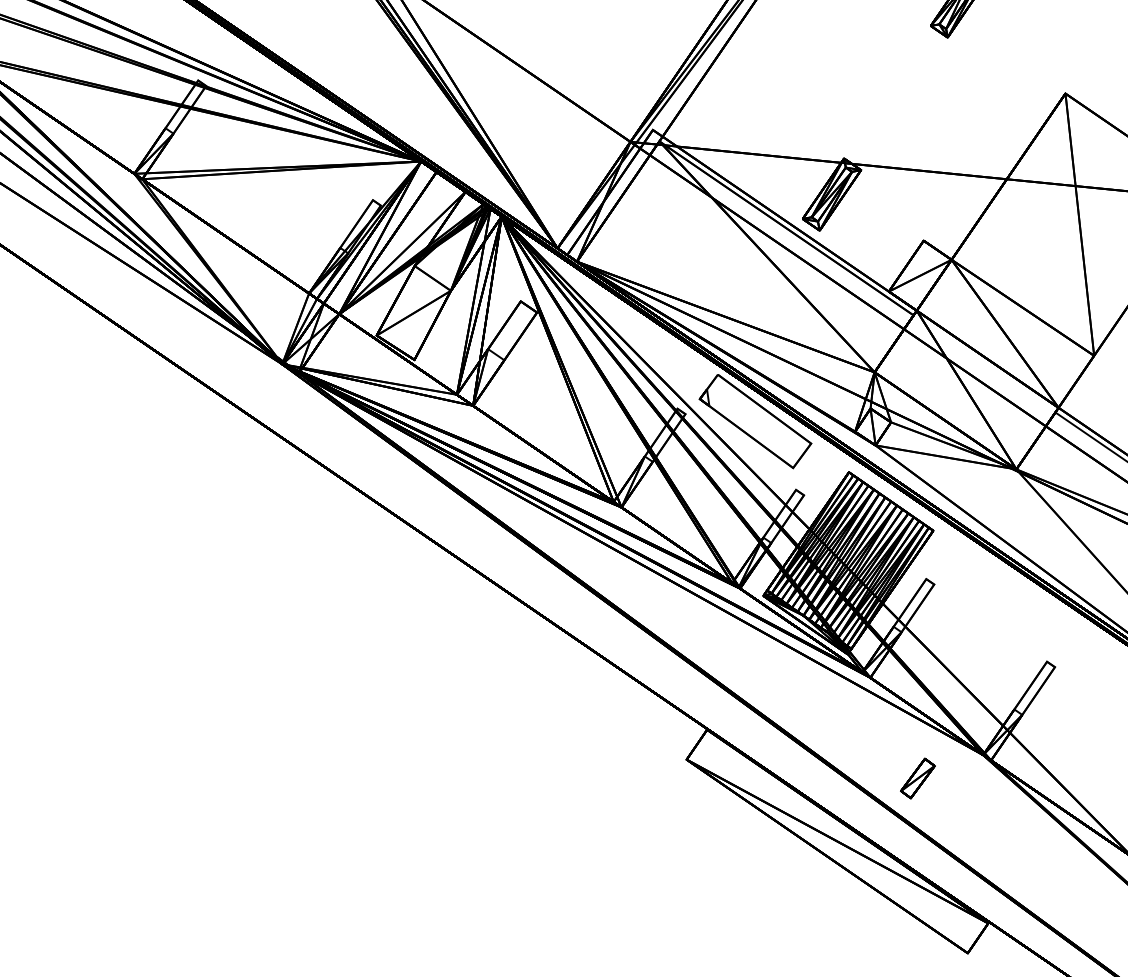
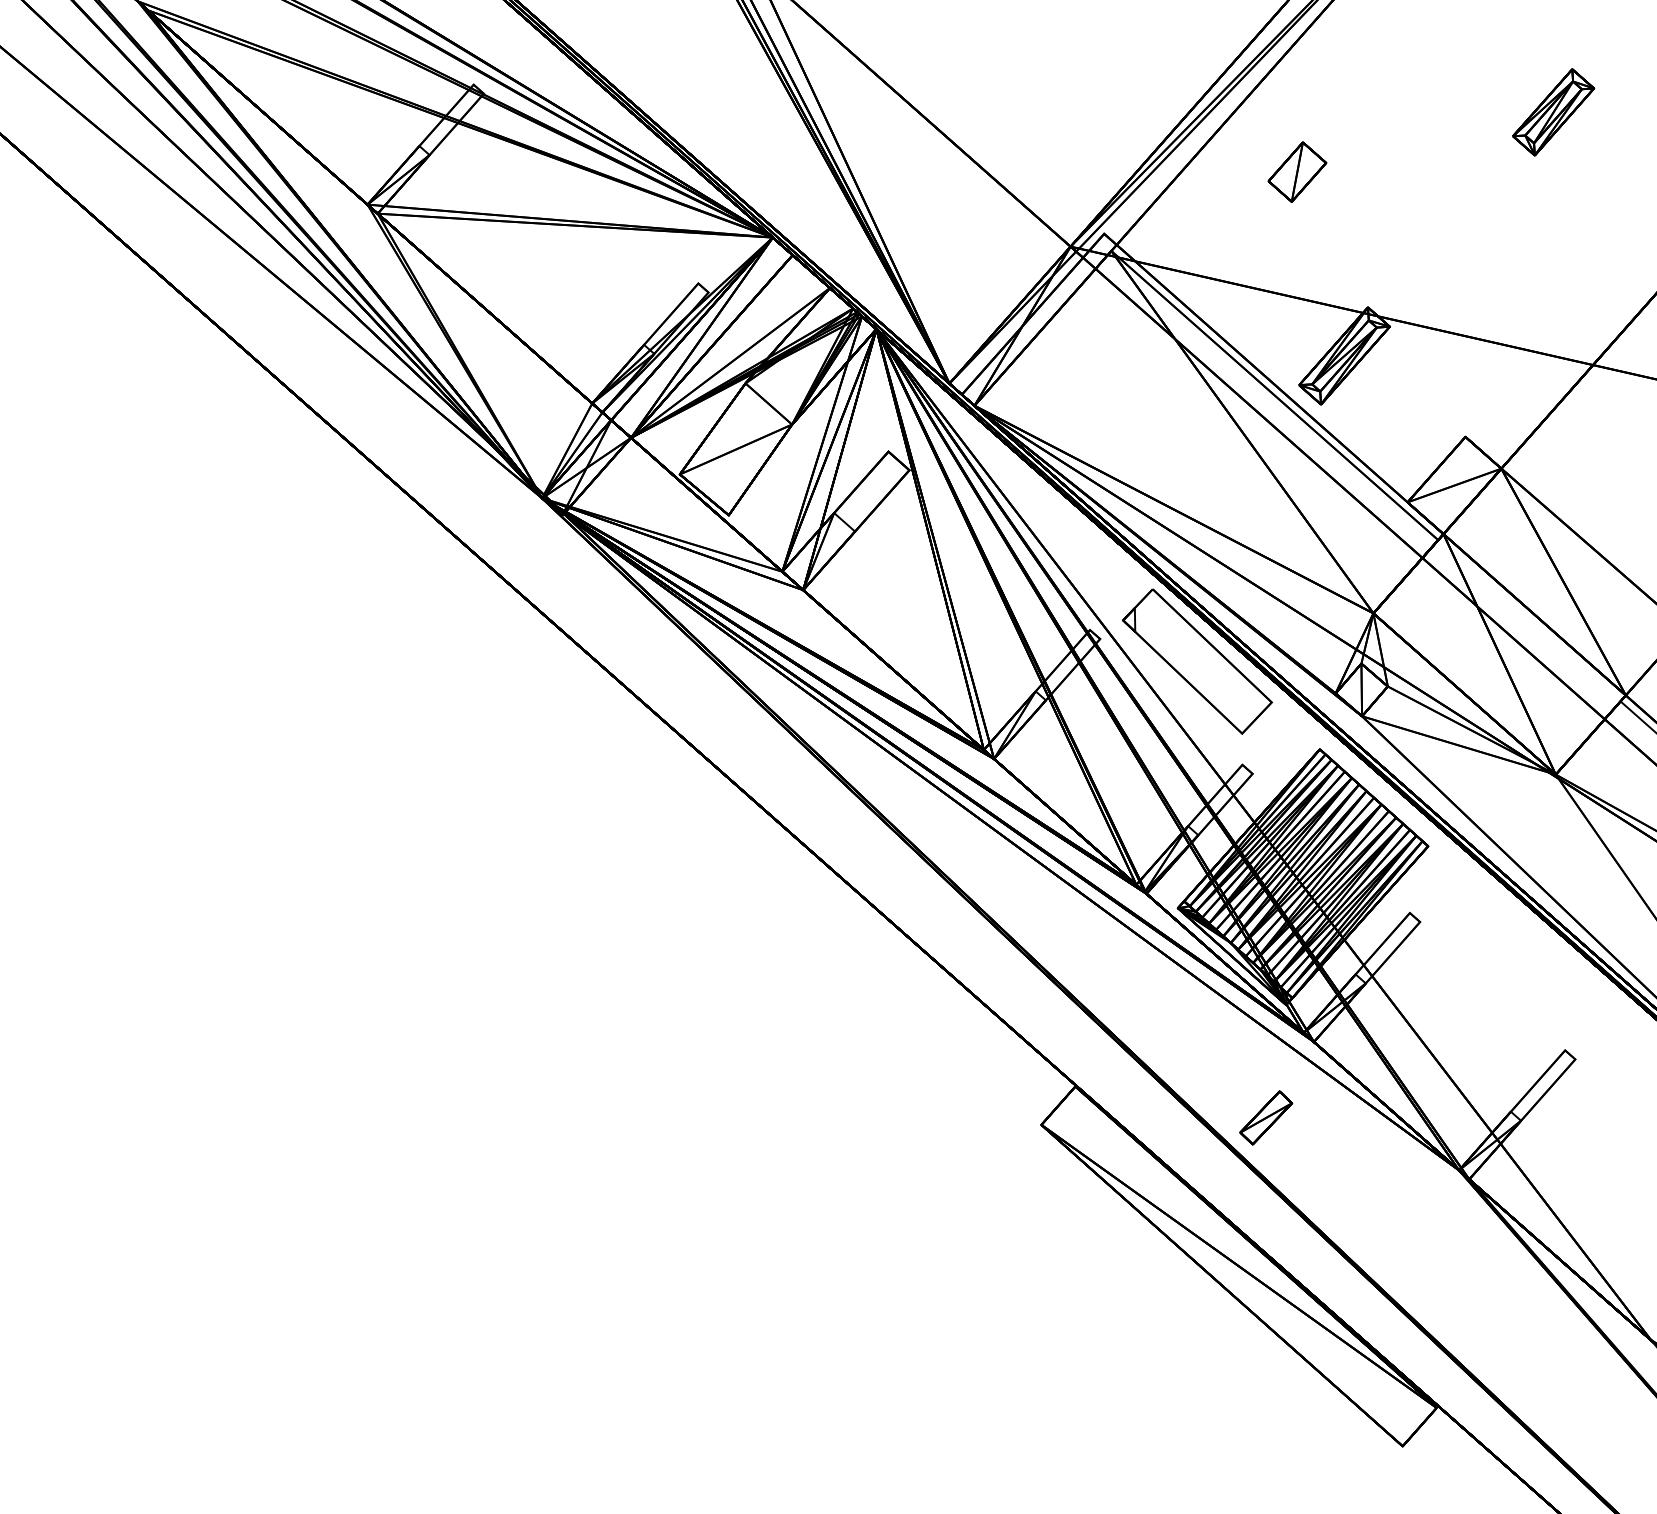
part: (782, 69) -> (1297, 171), added
part: (918, 778) -> (1266, 1117), moved

